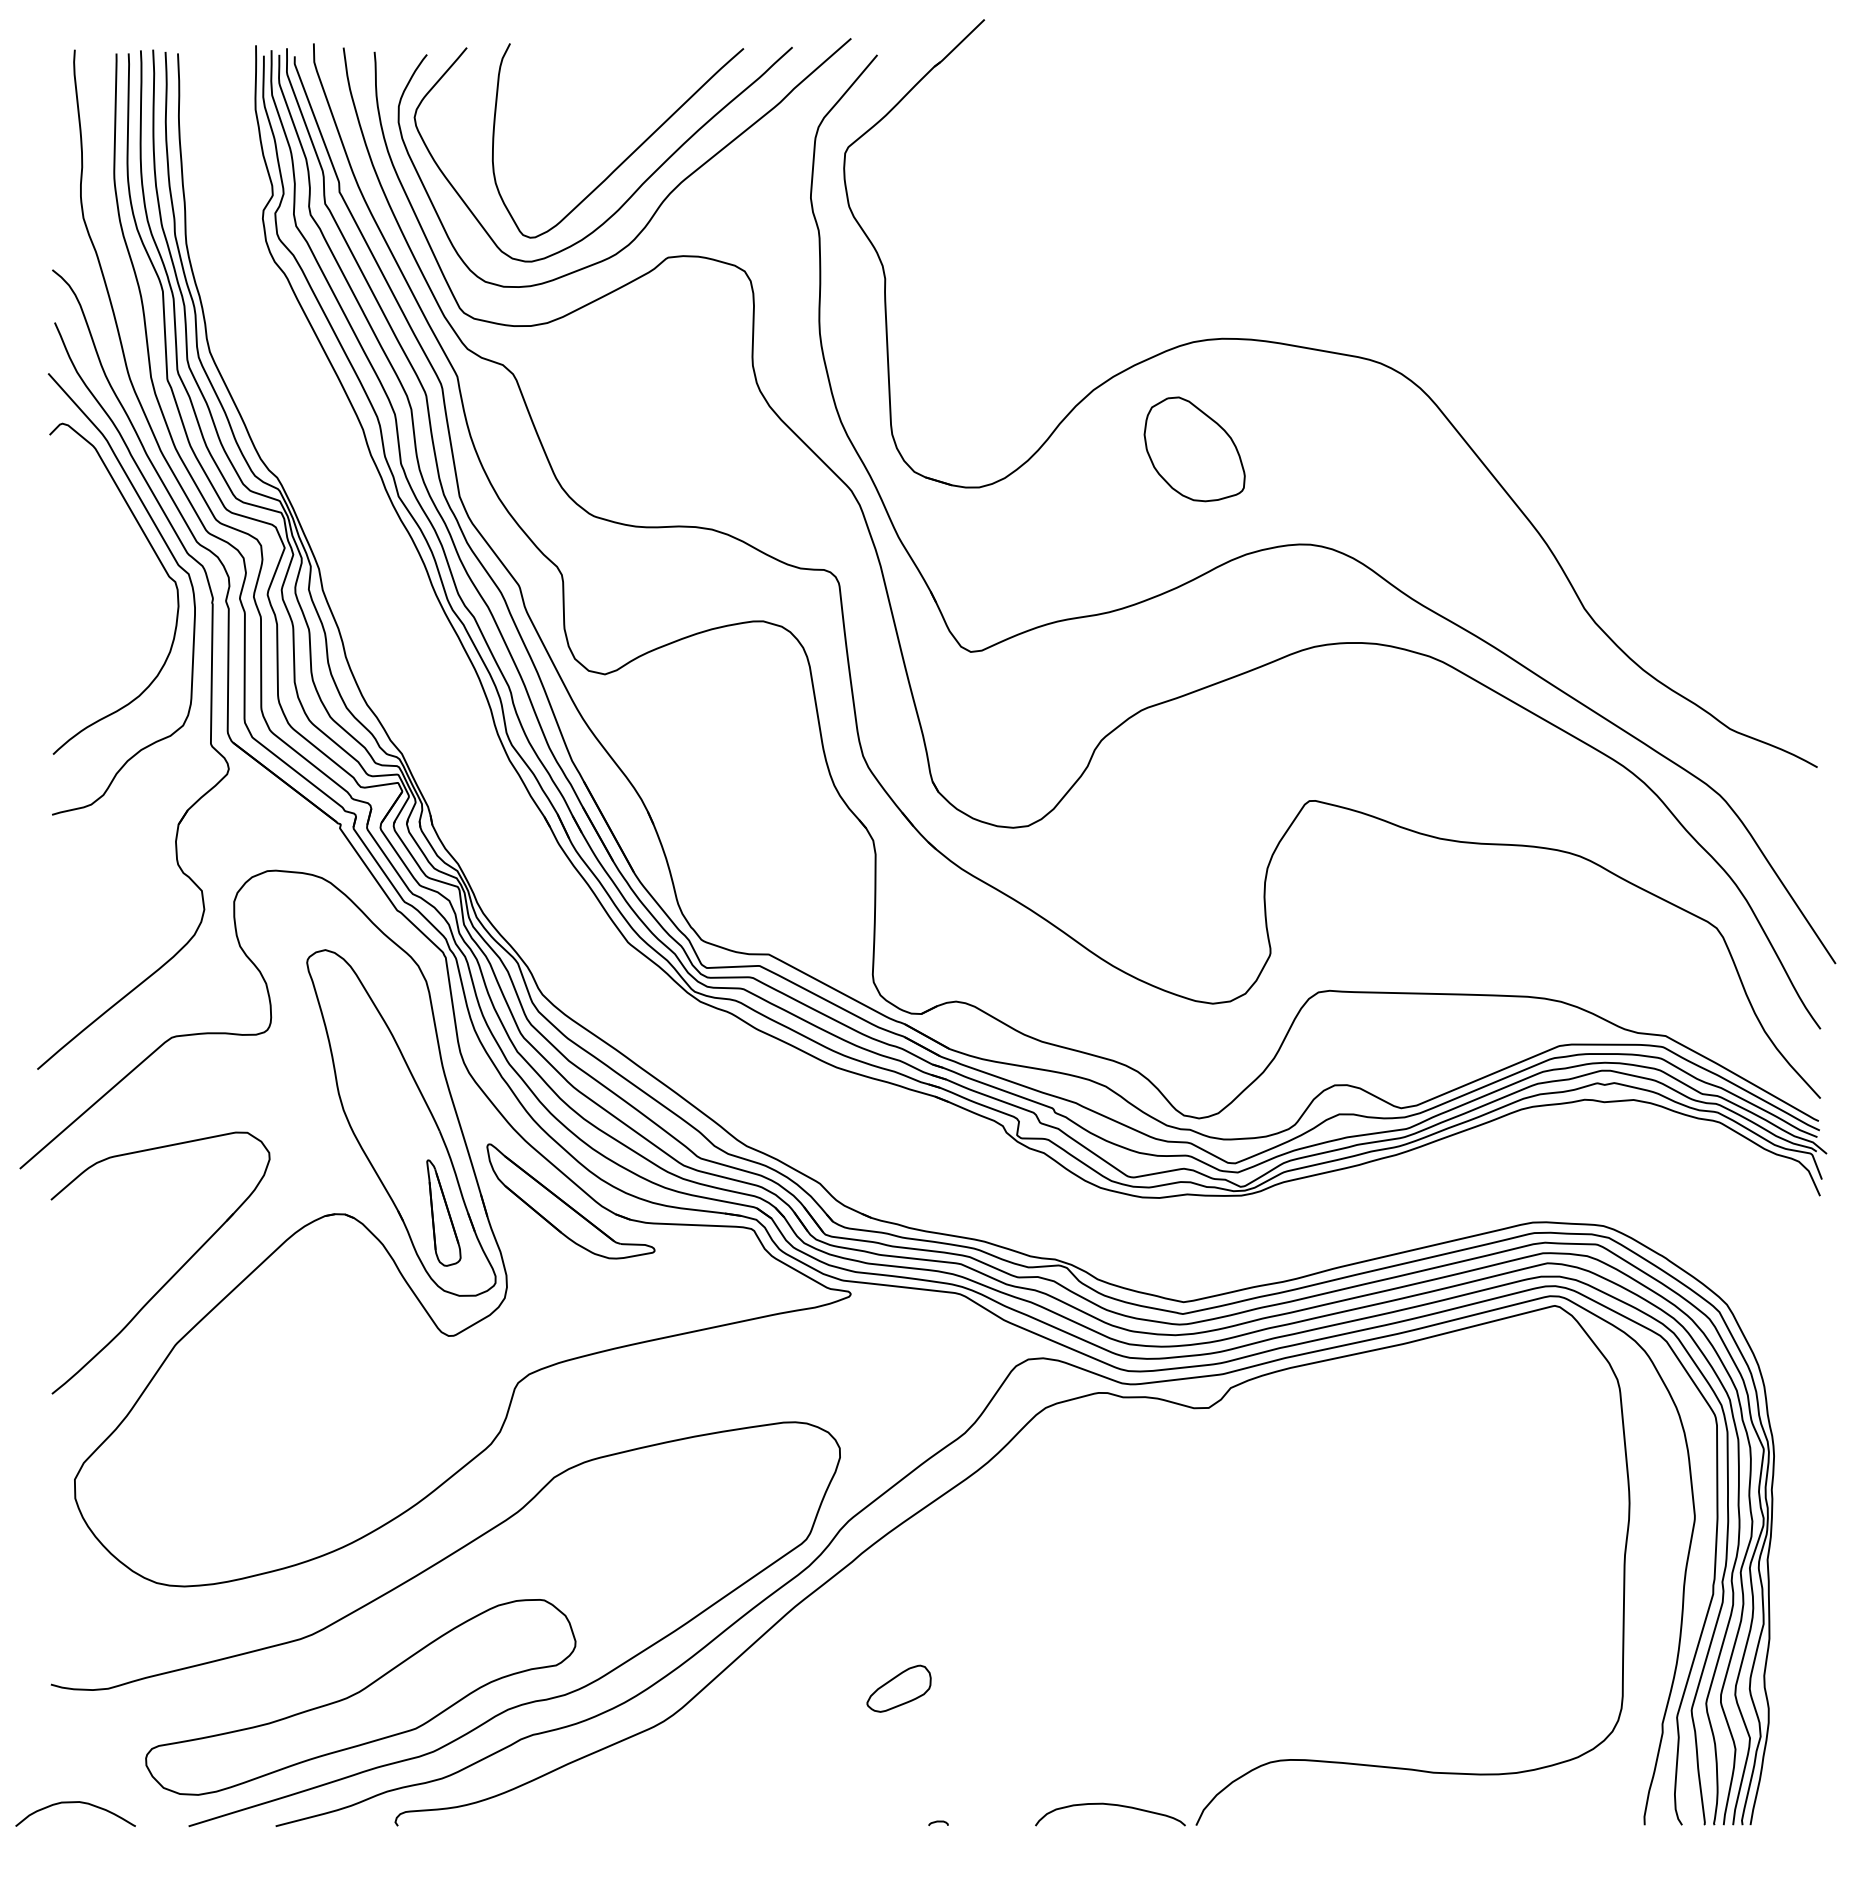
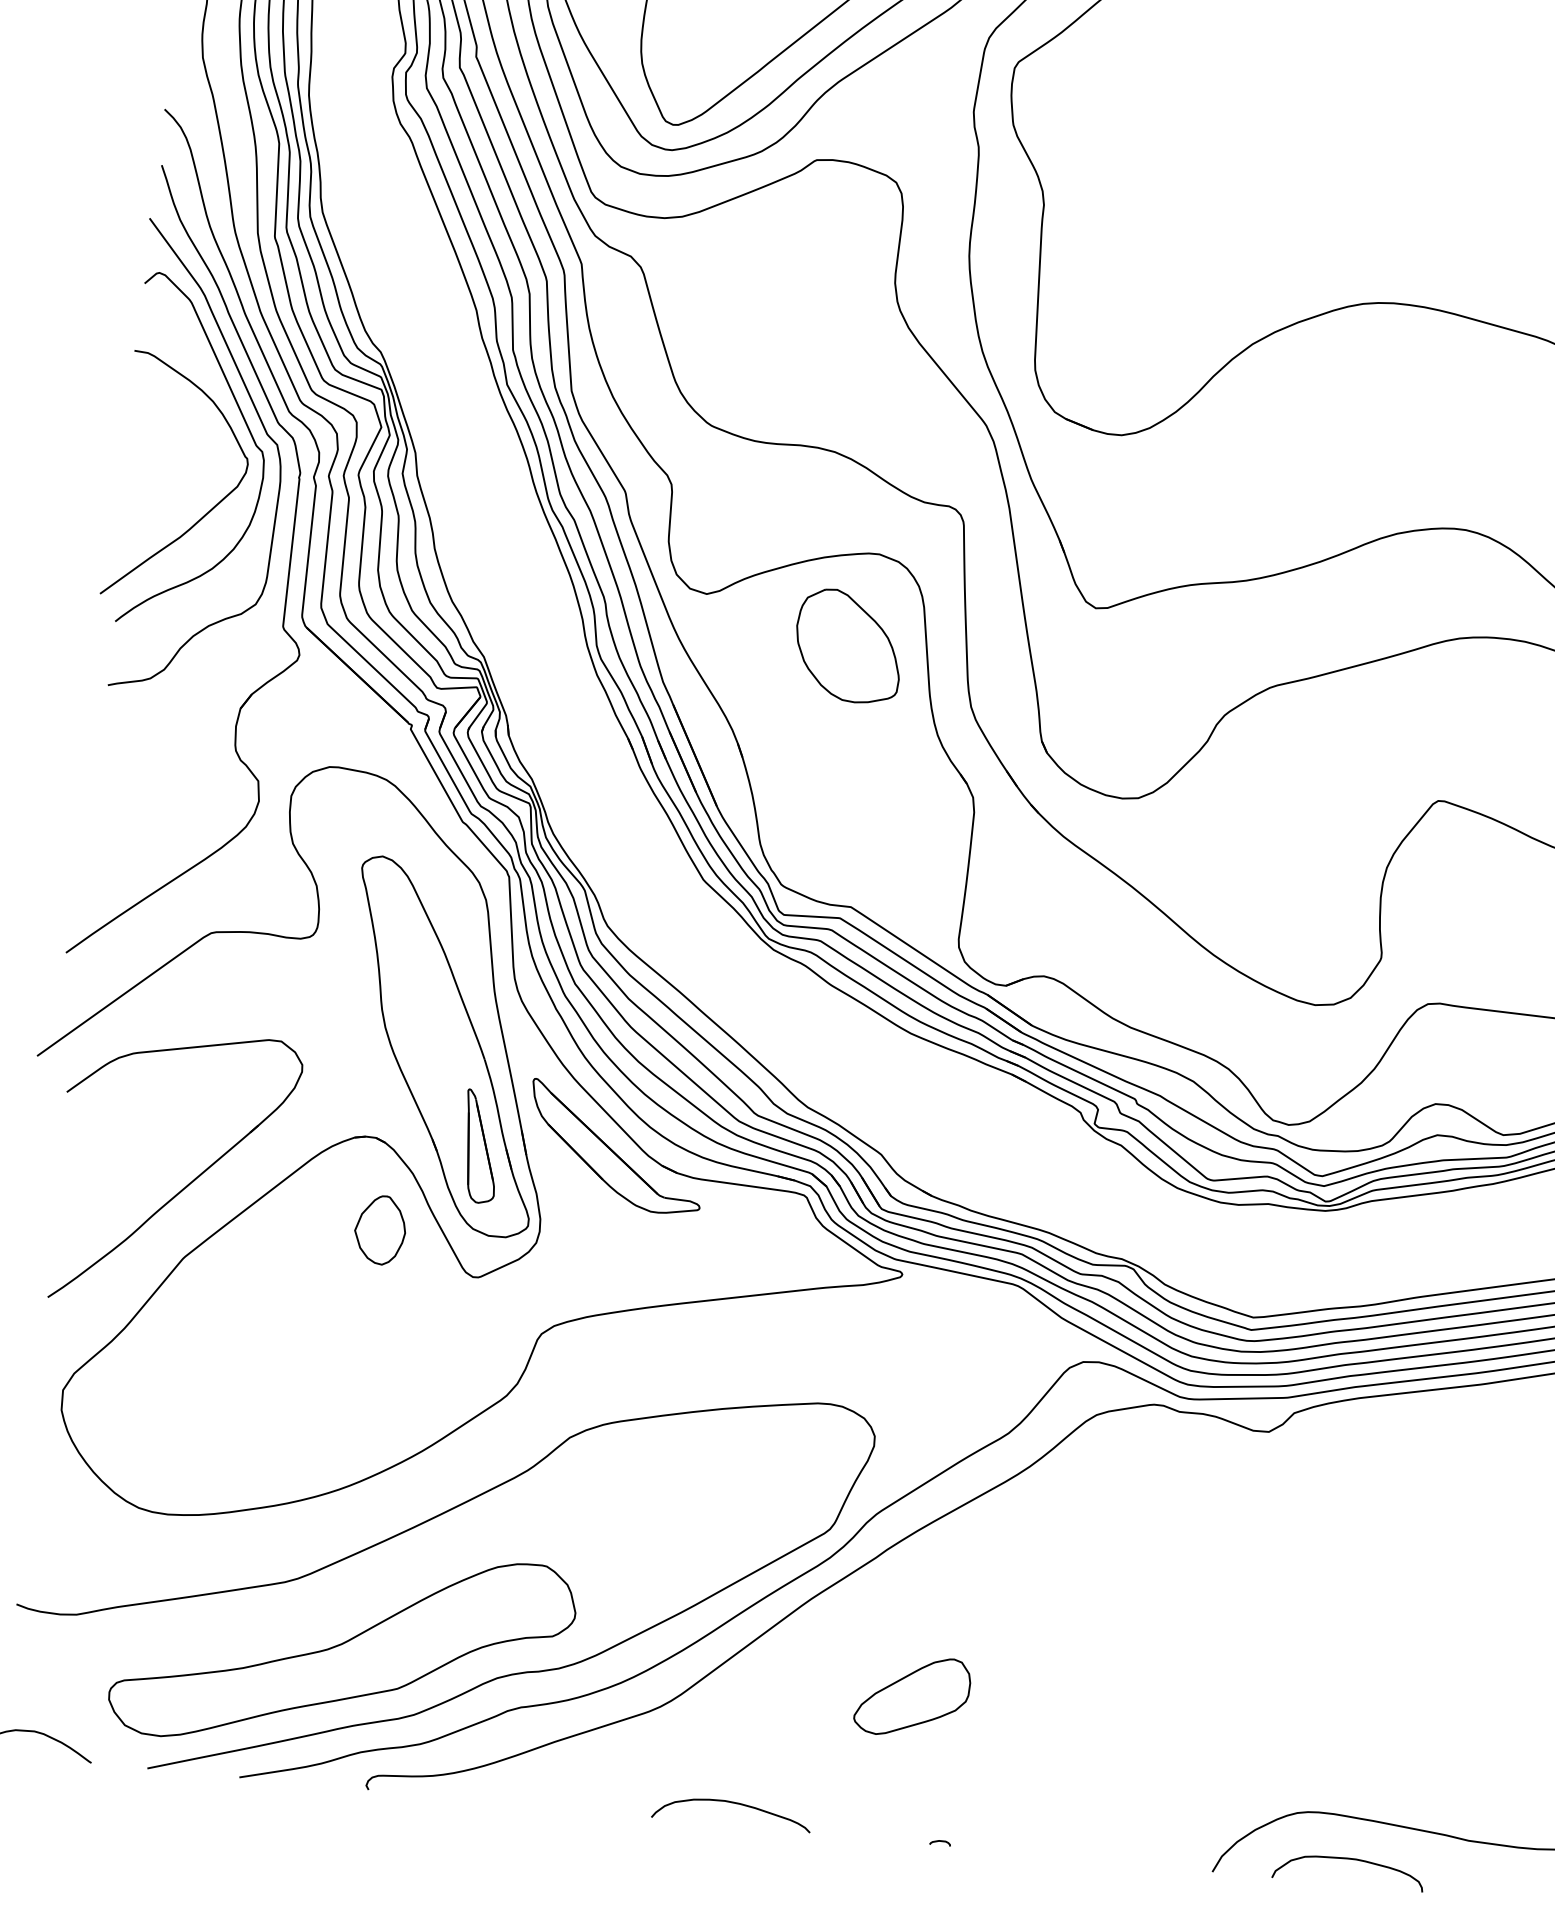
part: (1194, 449) -> (848, 646), moved
curve: (129, 643) -> (207, 512), added
part: (357, 1300) -> (380, 1230), added
part: (898, 1688) -> (911, 1696), size x1.67
curve: (1323, 1801) -> (1349, 1859), added
curve: (1110, 1805) -> (732, 1803), moved

